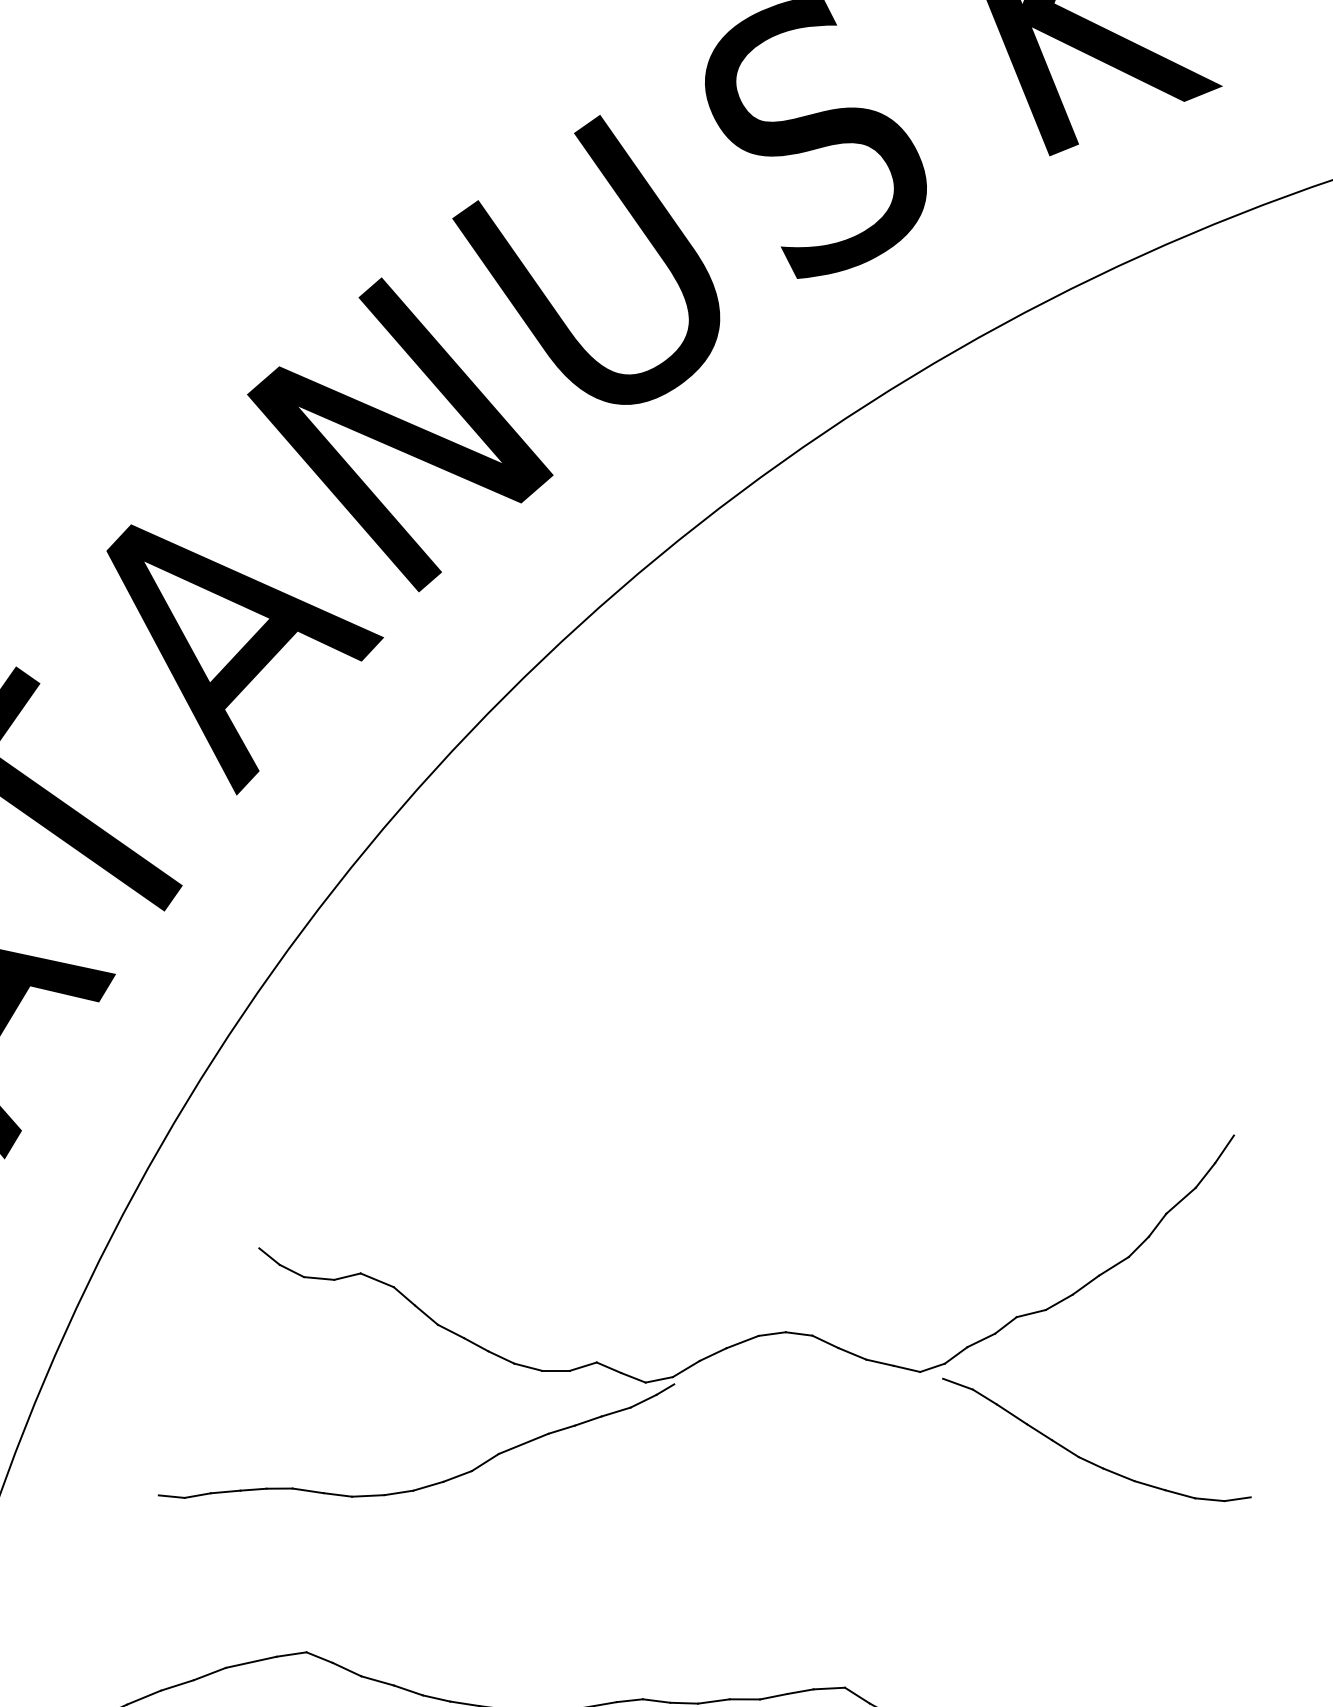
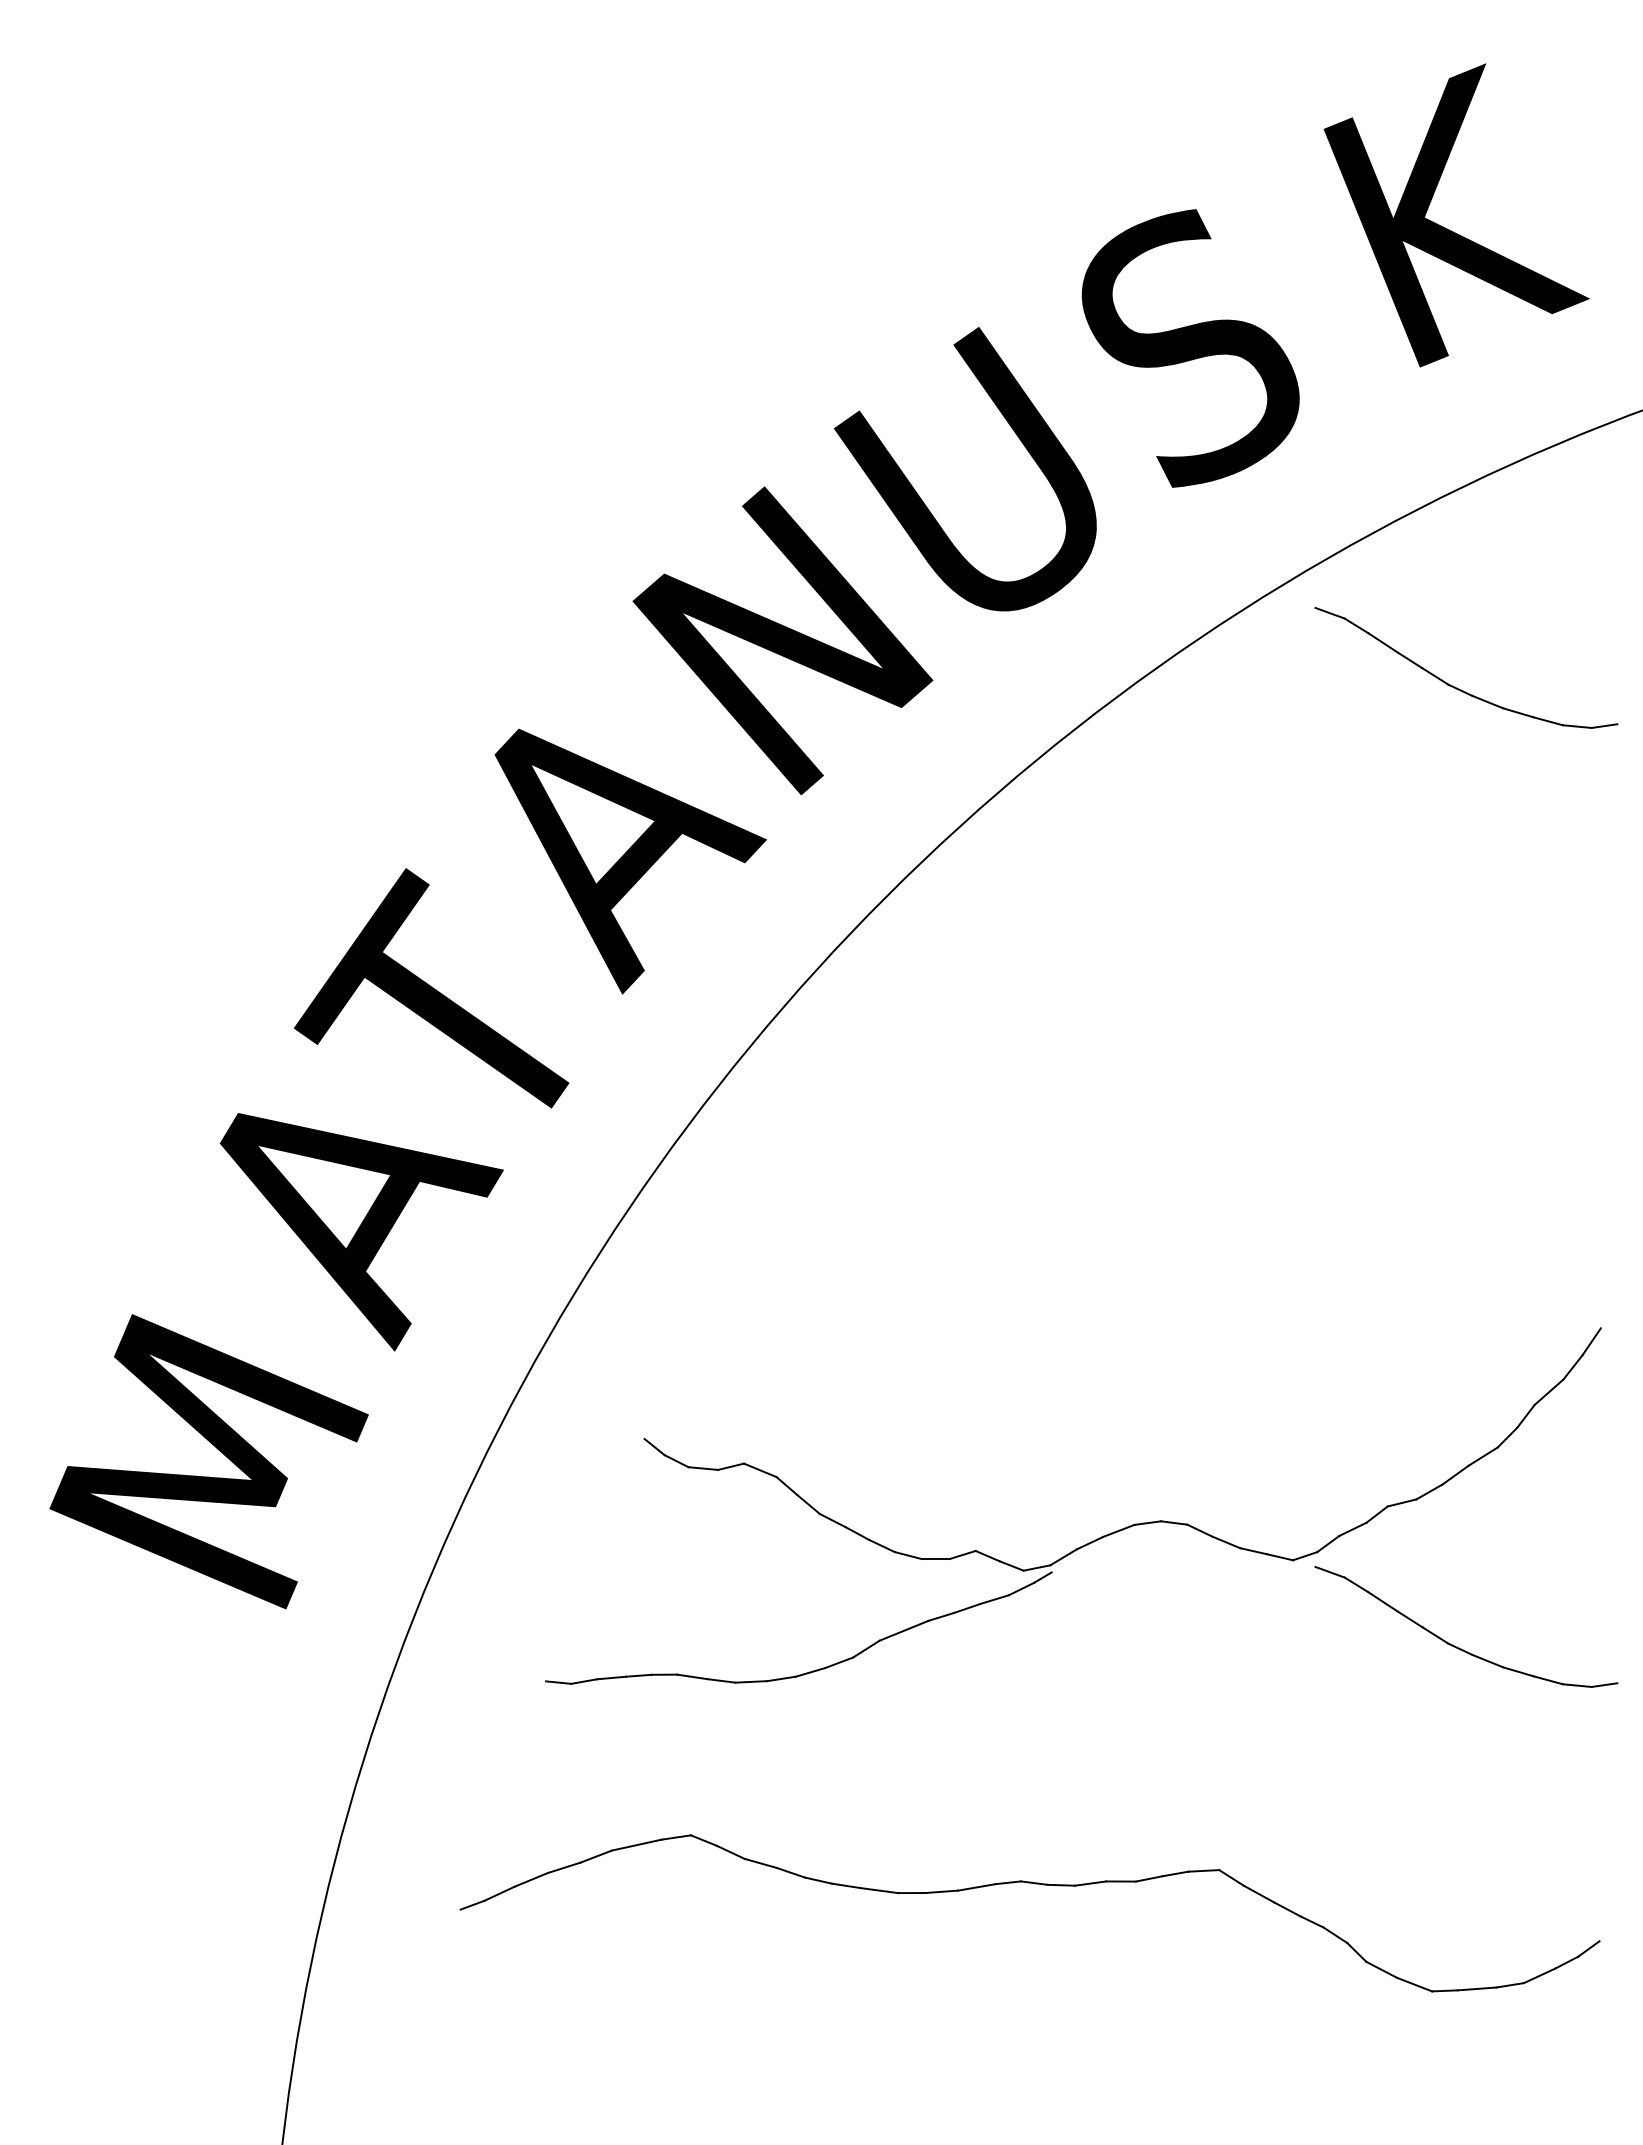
part: (1087, 482) -> (1457, 687), added

